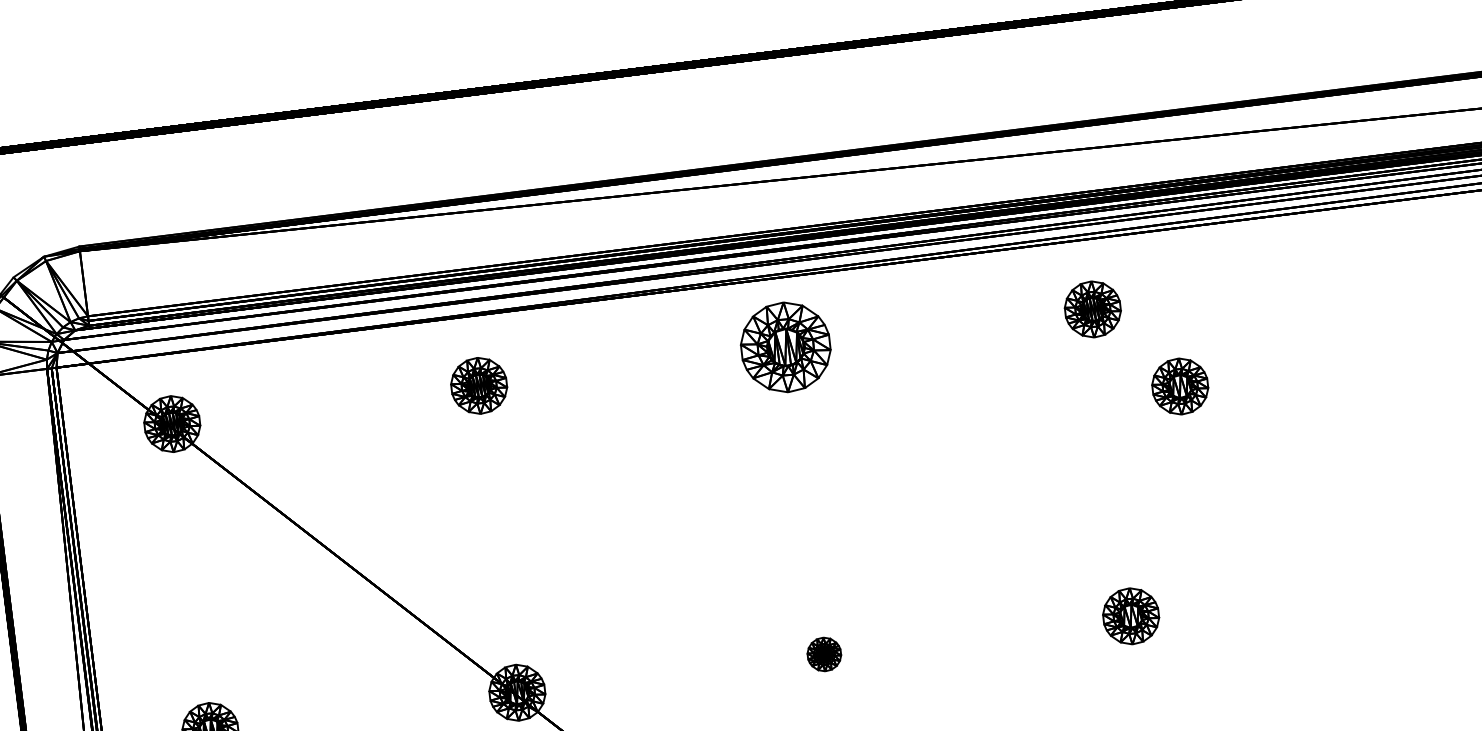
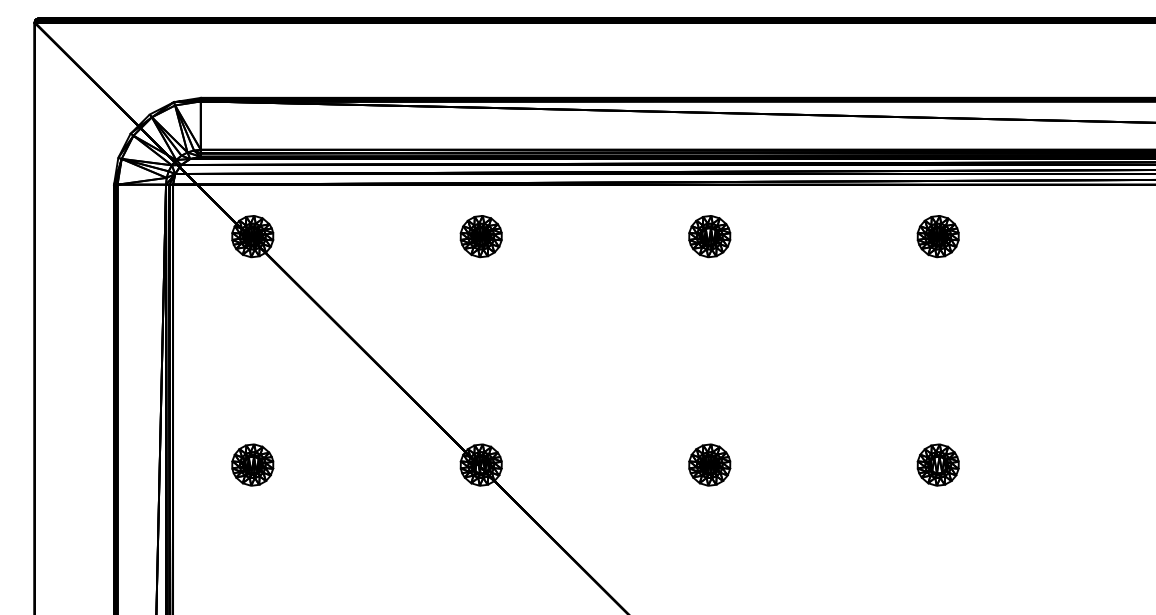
part: (785, 347) -> (709, 236), size x0.62
part: (1179, 385) -> (994, 300), removed
part: (823, 653) -> (709, 464), size x1.67

